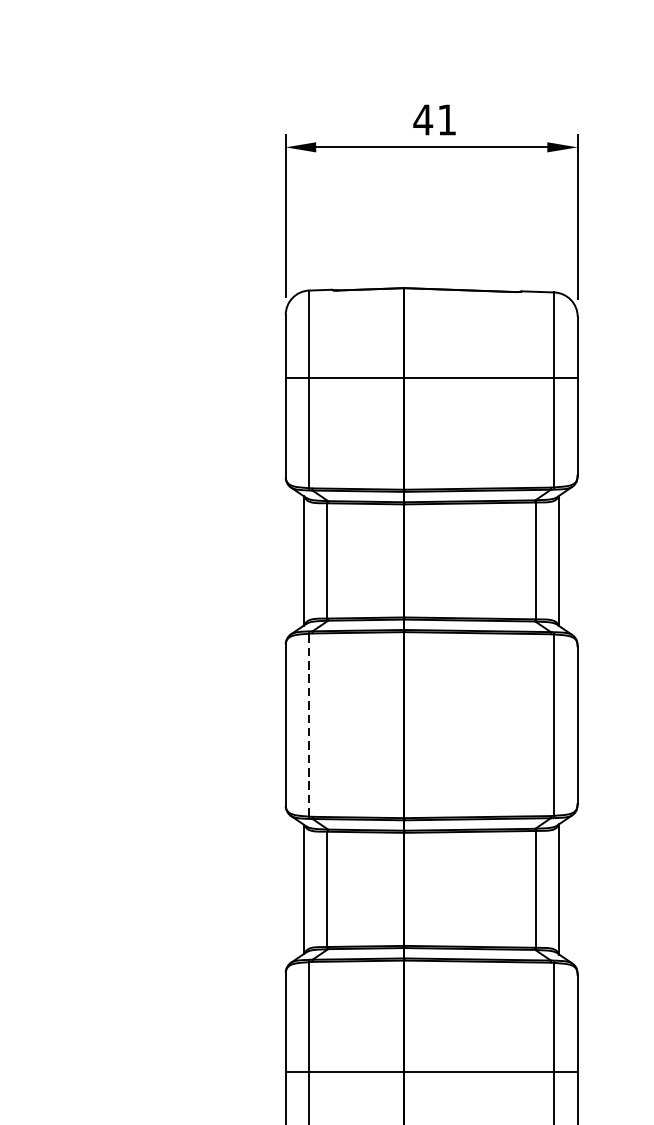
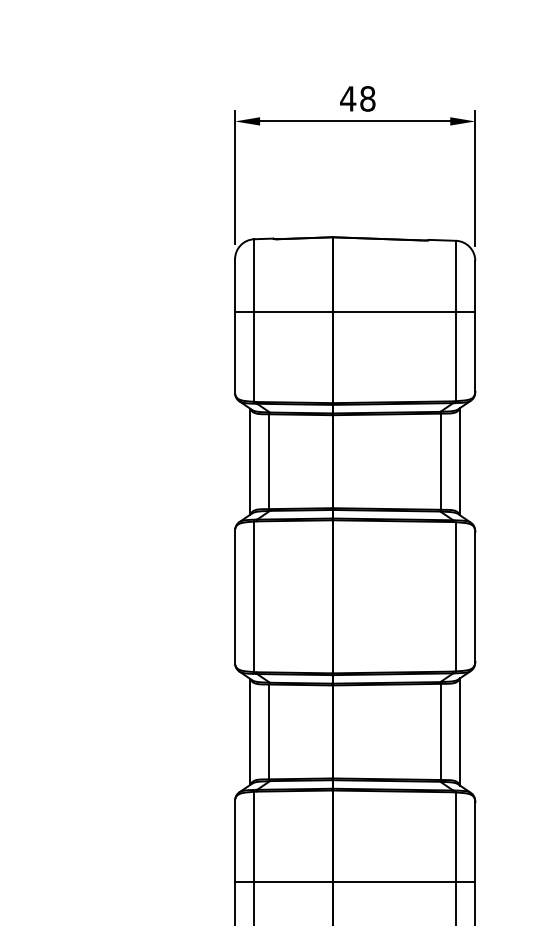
text: (446, 119) -> (367, 98), 41 -> 48
line: (309, 724) -> (254, 596), dashed -> solid

